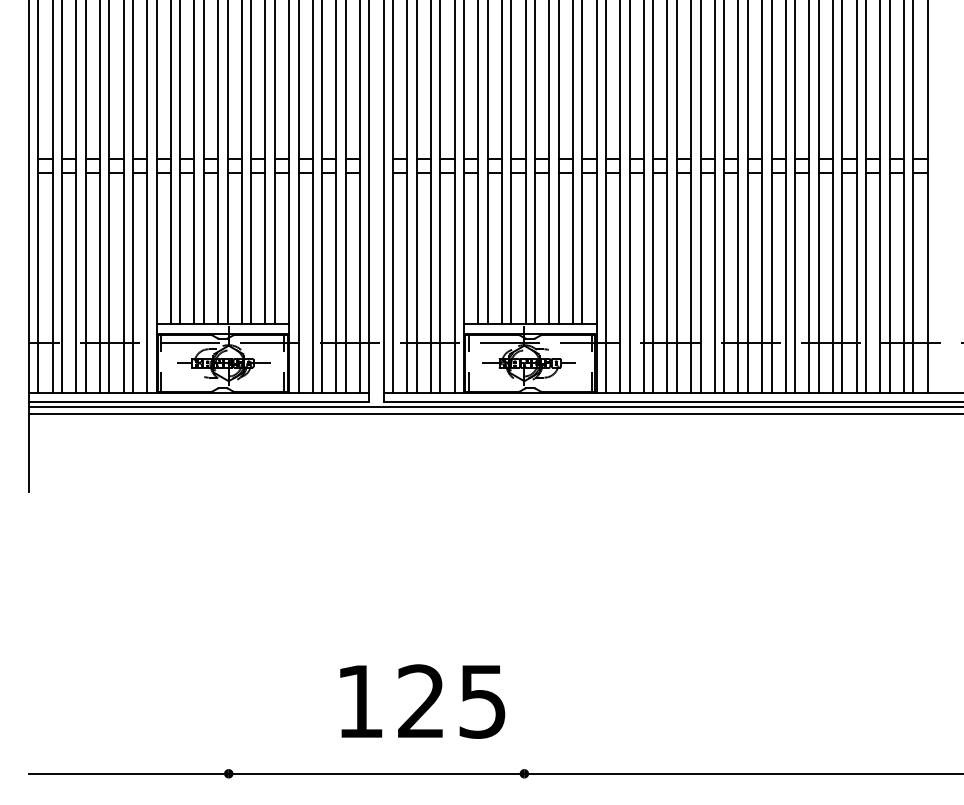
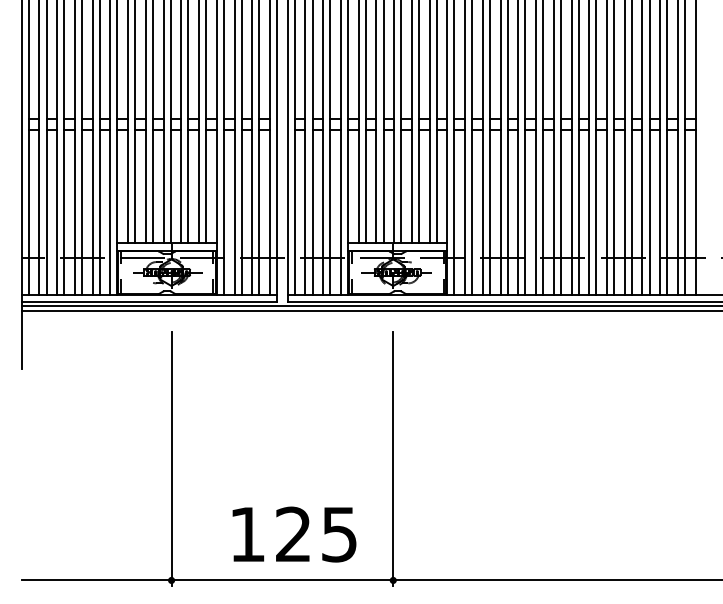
line: (228, 611) -> (171, 458), added
line: (524, 611) -> (393, 458), added
text: (422, 701) -> (294, 534), moved

